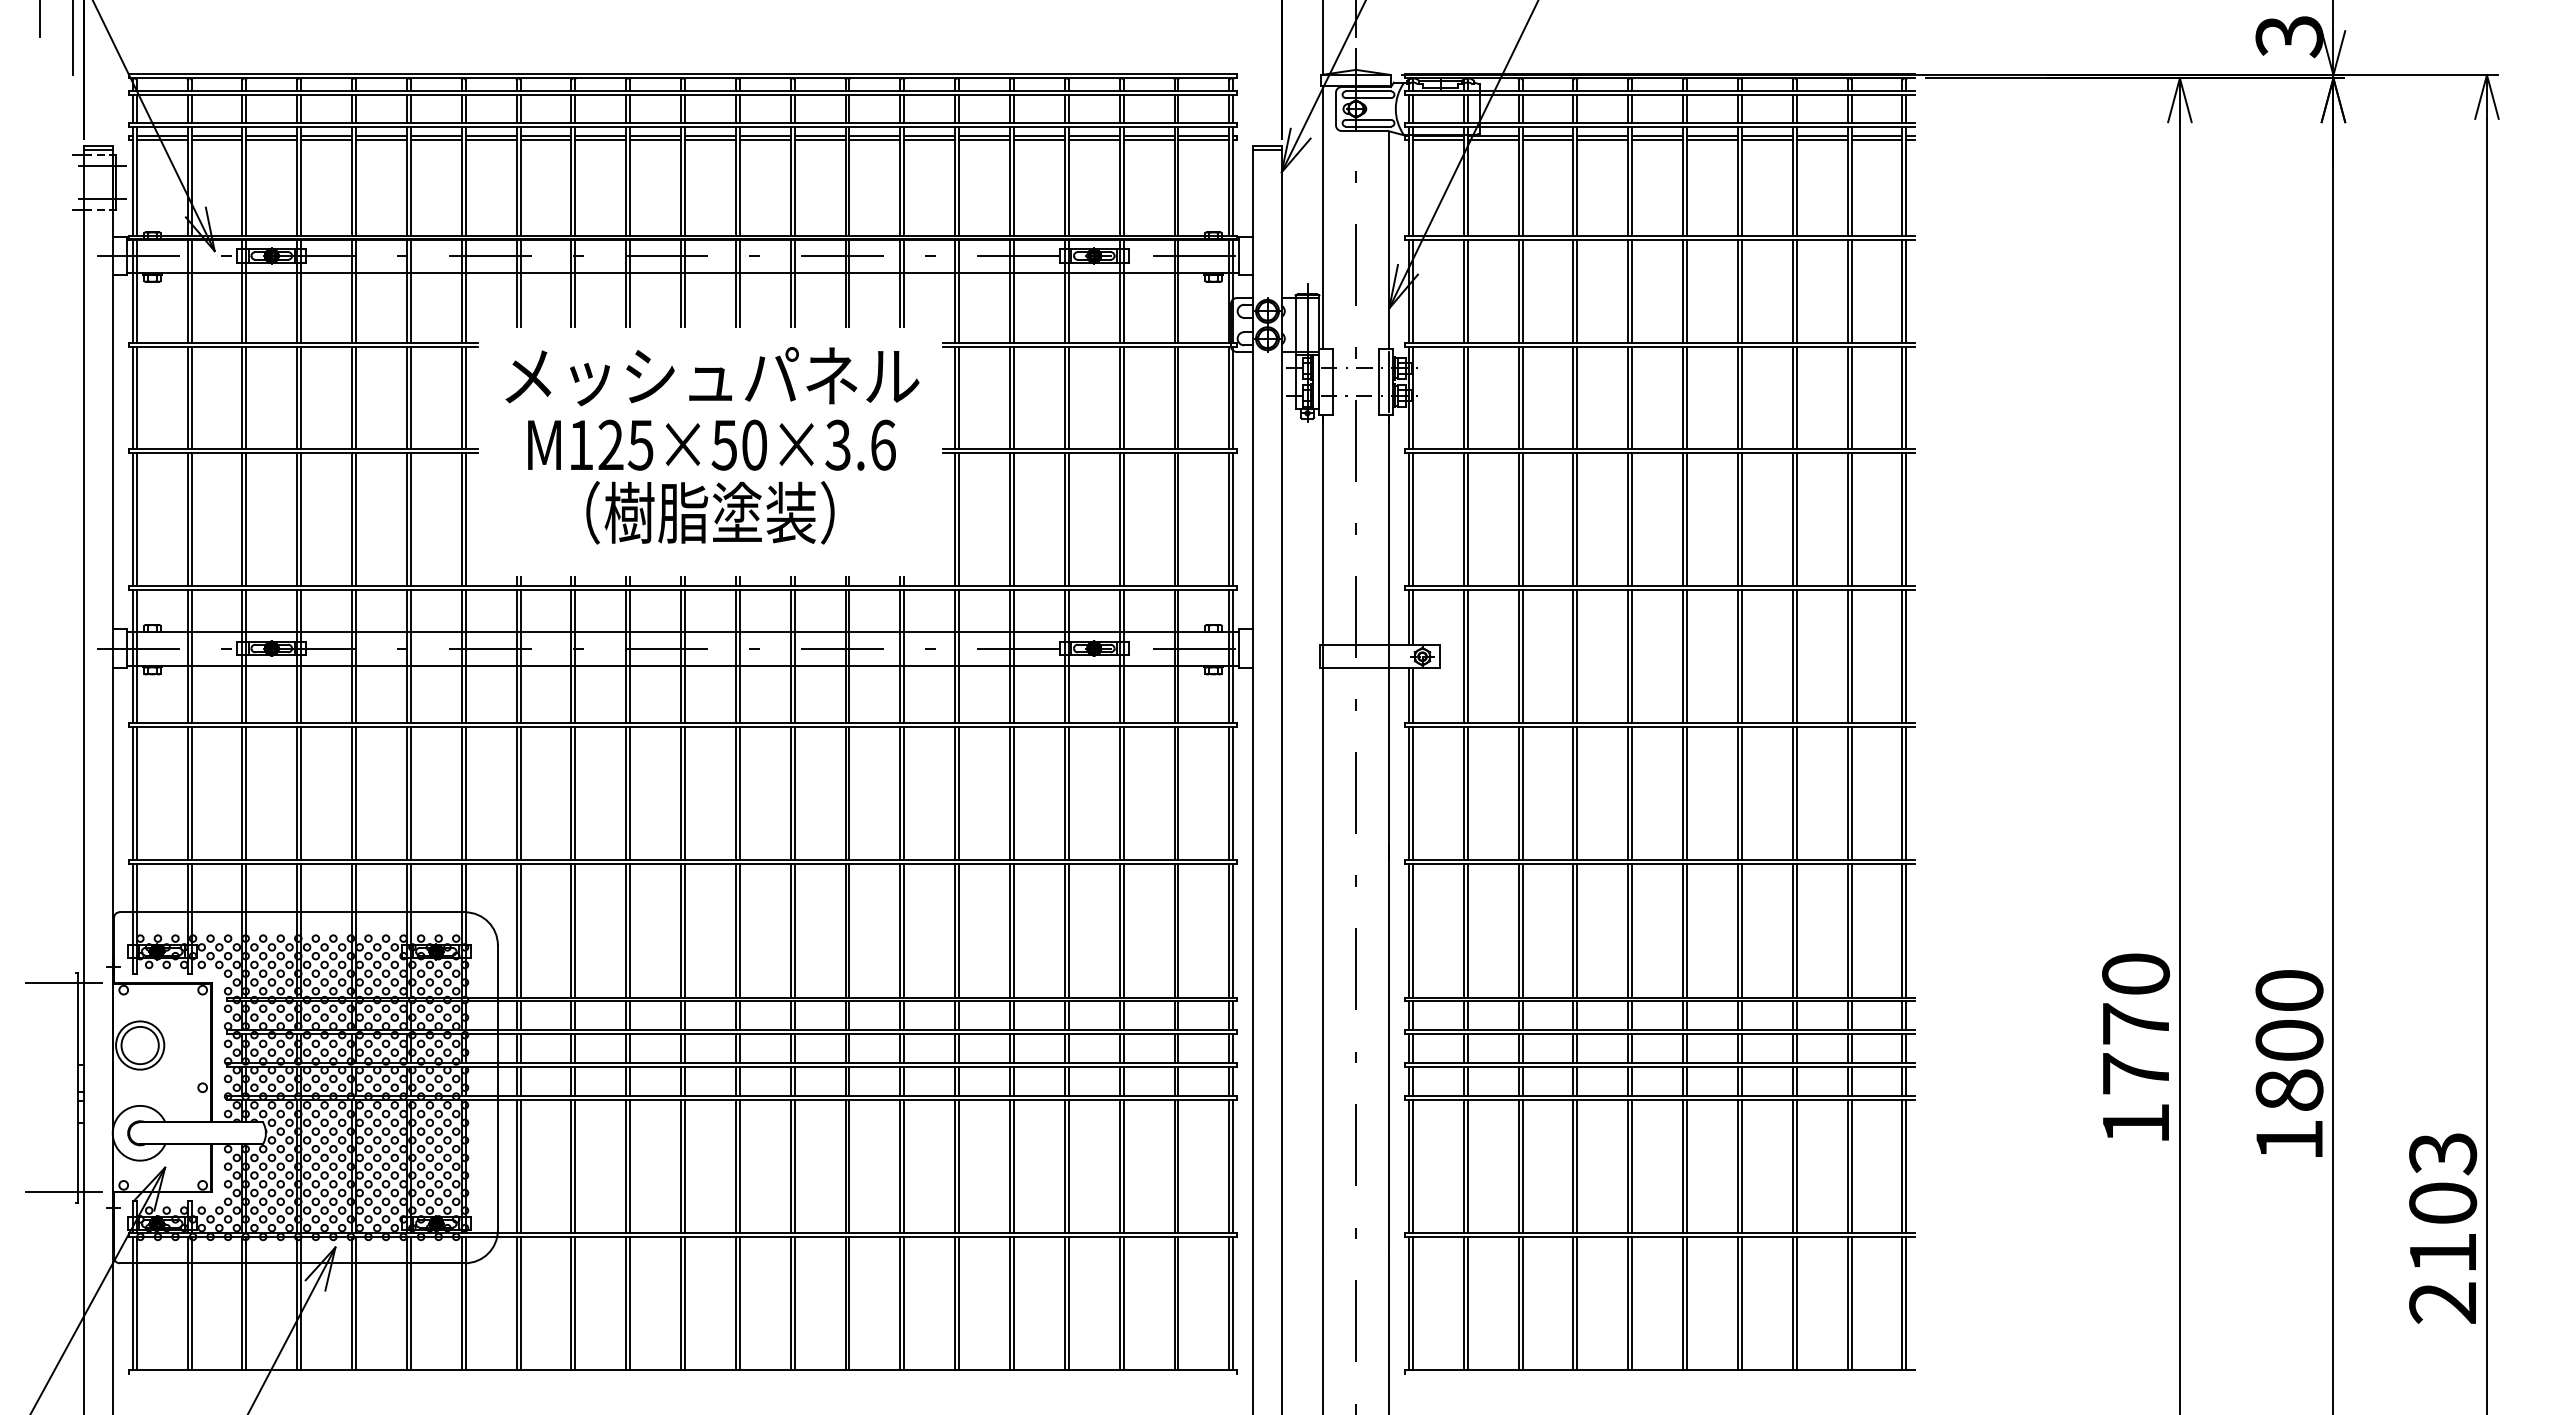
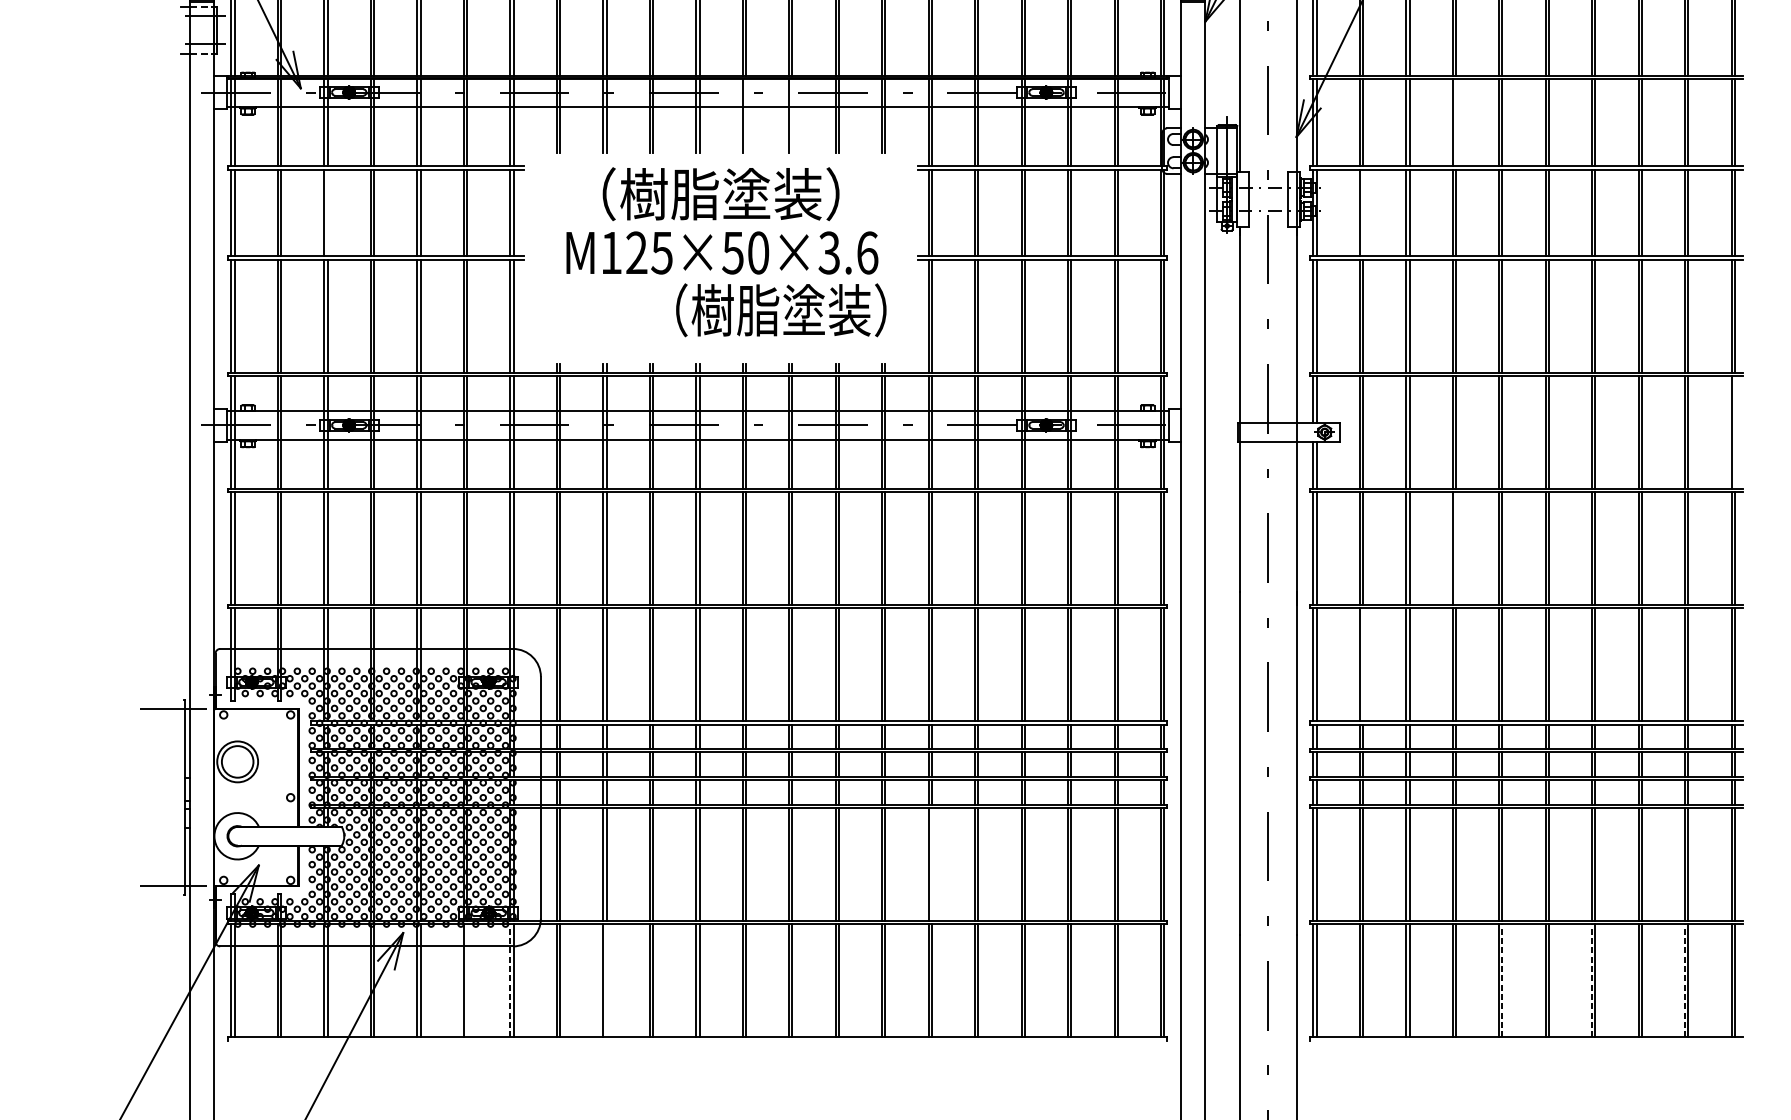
line: (739, 283) -> (745, 115), removed
line: (794, 283) -> (792, 115), removed
line: (1577, 291) -> (1456, 122), removed
text: (712, 375) -> (722, 193), メッシュパネル -> （樹脂塗装）
line: (246, 397) -> (327, 212), removed
line: (1467, 397) -> (1362, 212), removed
text: (710, 512) -> (781, 310), moved
line: (1906, 656) -> (1734, 432), removed
line: (1577, 793) -> (1456, 548), removed
line: (1467, 930) -> (1362, 664), removed
line: (959, 1166) -> (932, 864), removed
line: (410, 1303) -> (466, 980), removed
line: (461, 1303) -> (510, 980), solid -> dashed
line: (575, 1303) -> (606, 980), removed
line: (1632, 1303) -> (1502, 980), solid -> dashed
line: (1737, 1303) -> (1591, 980), solid -> dashed
line: (1847, 1303) -> (1684, 980), solid -> dashed

